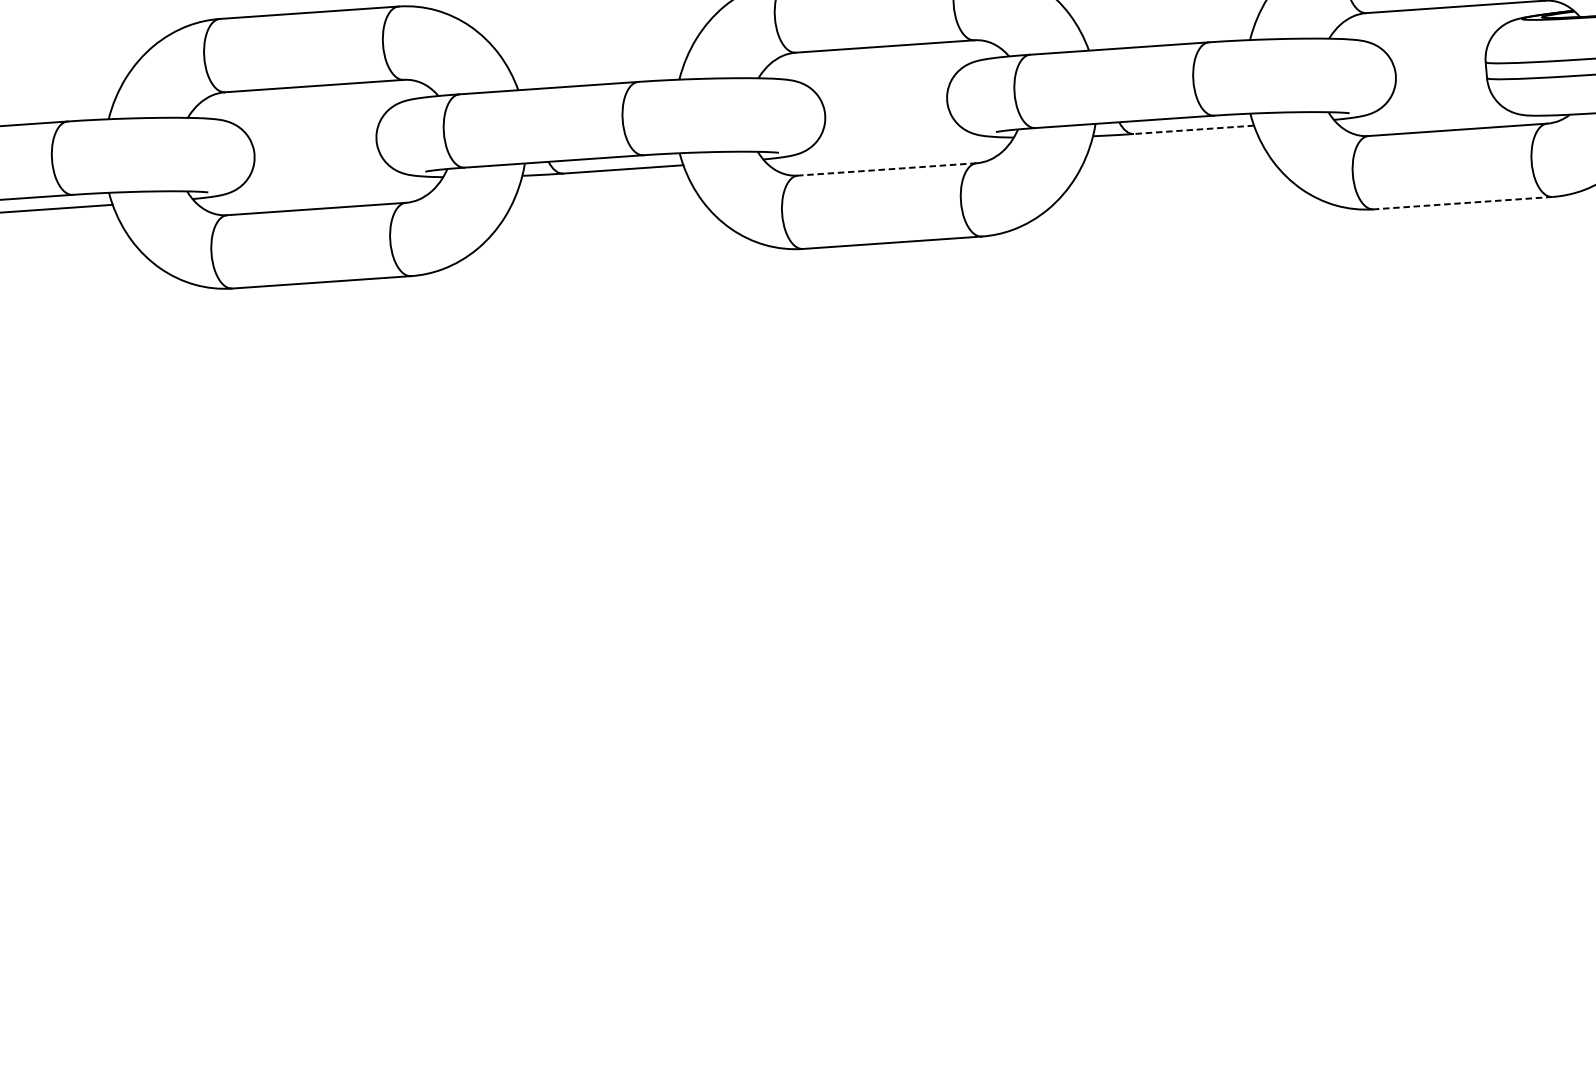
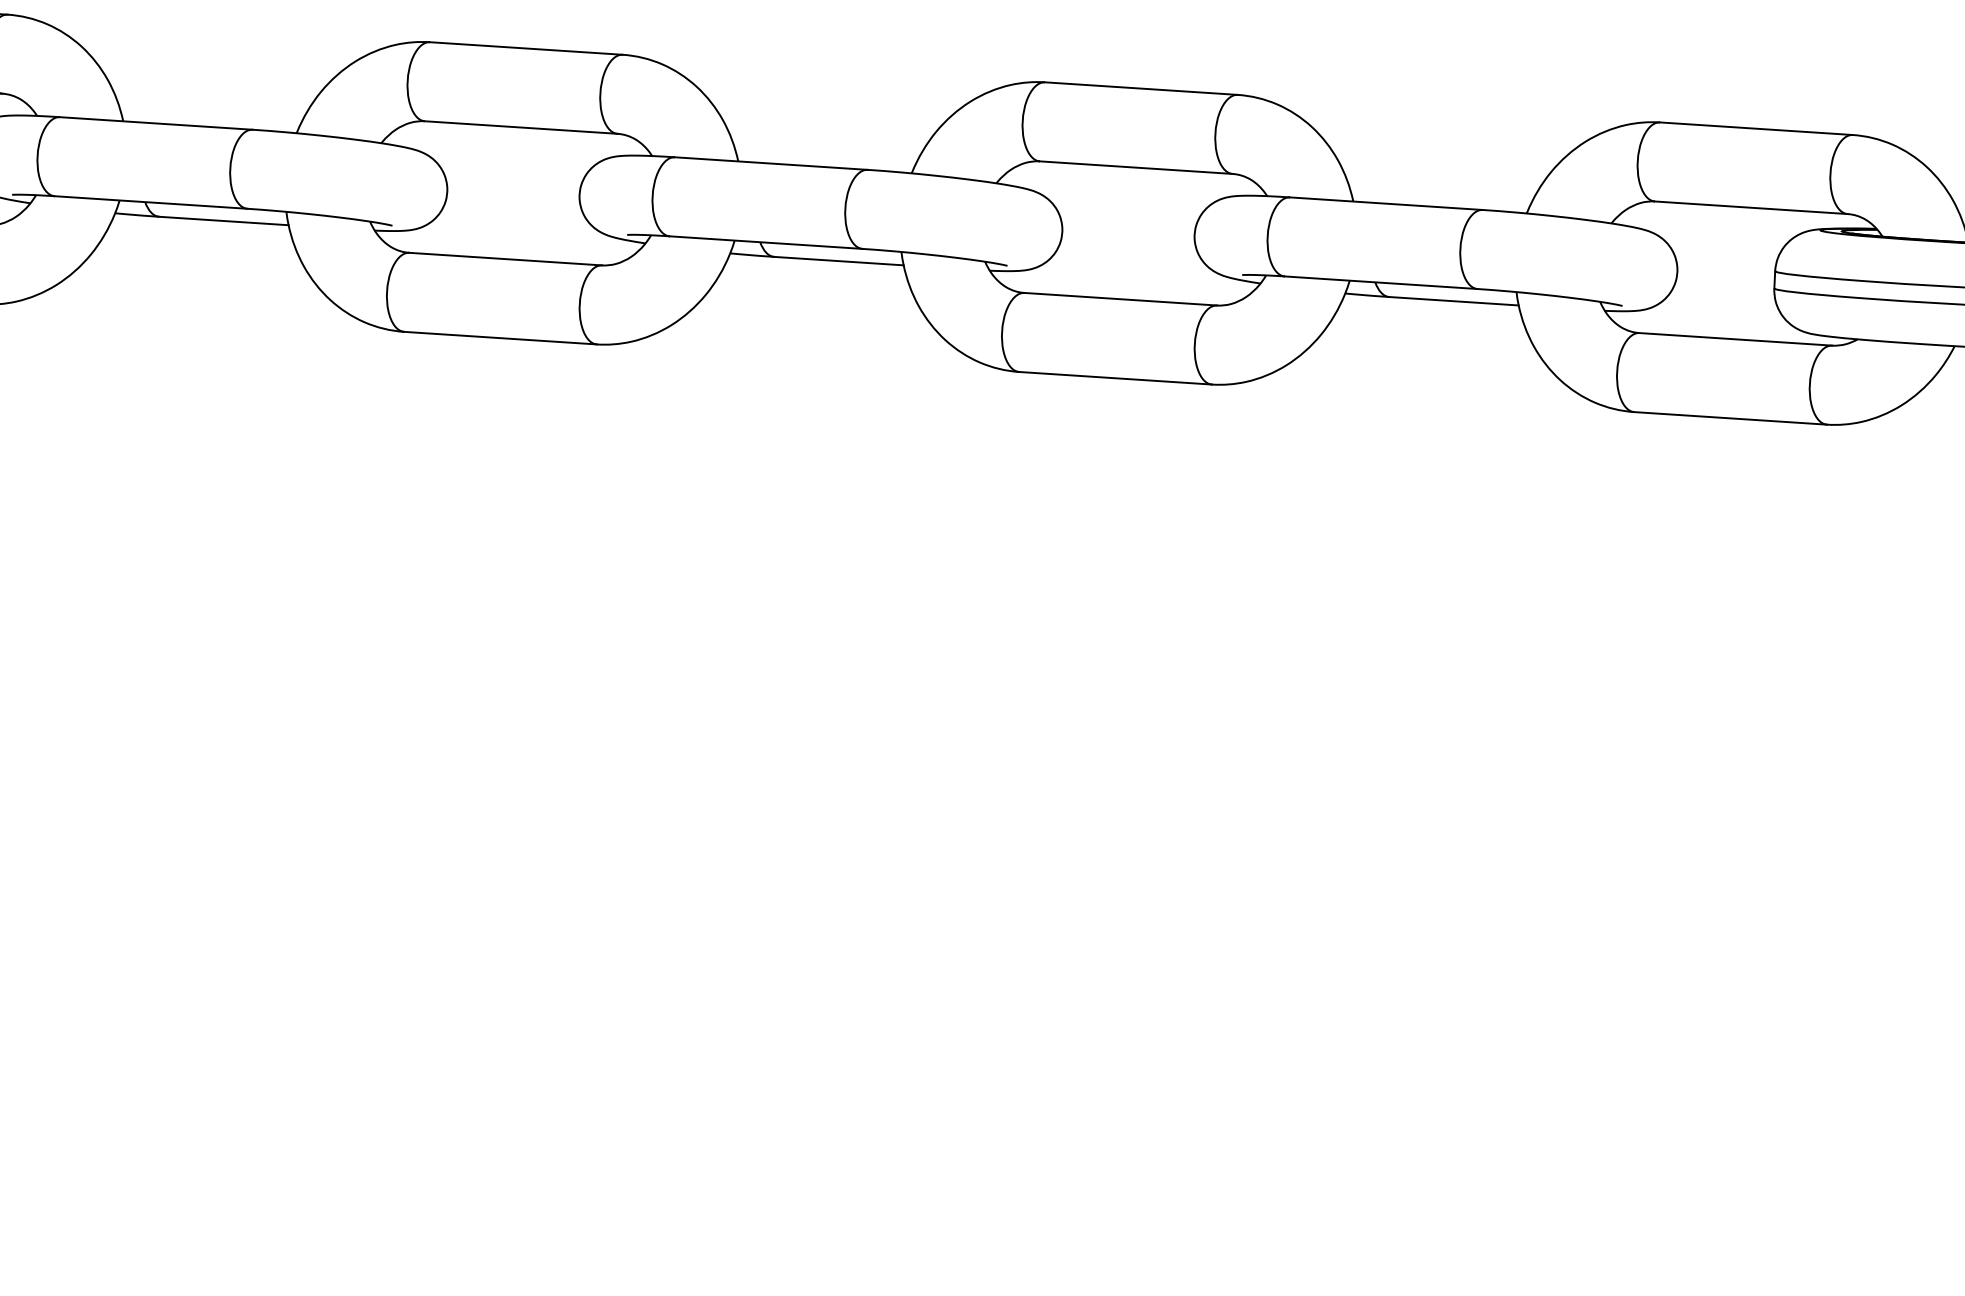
line: (1194, 130) -> (1454, 301), dashed -> solid
line: (887, 169) -> (1120, 299), dashed -> solid
line: (1462, 203) -> (1730, 418), dashed -> solid

